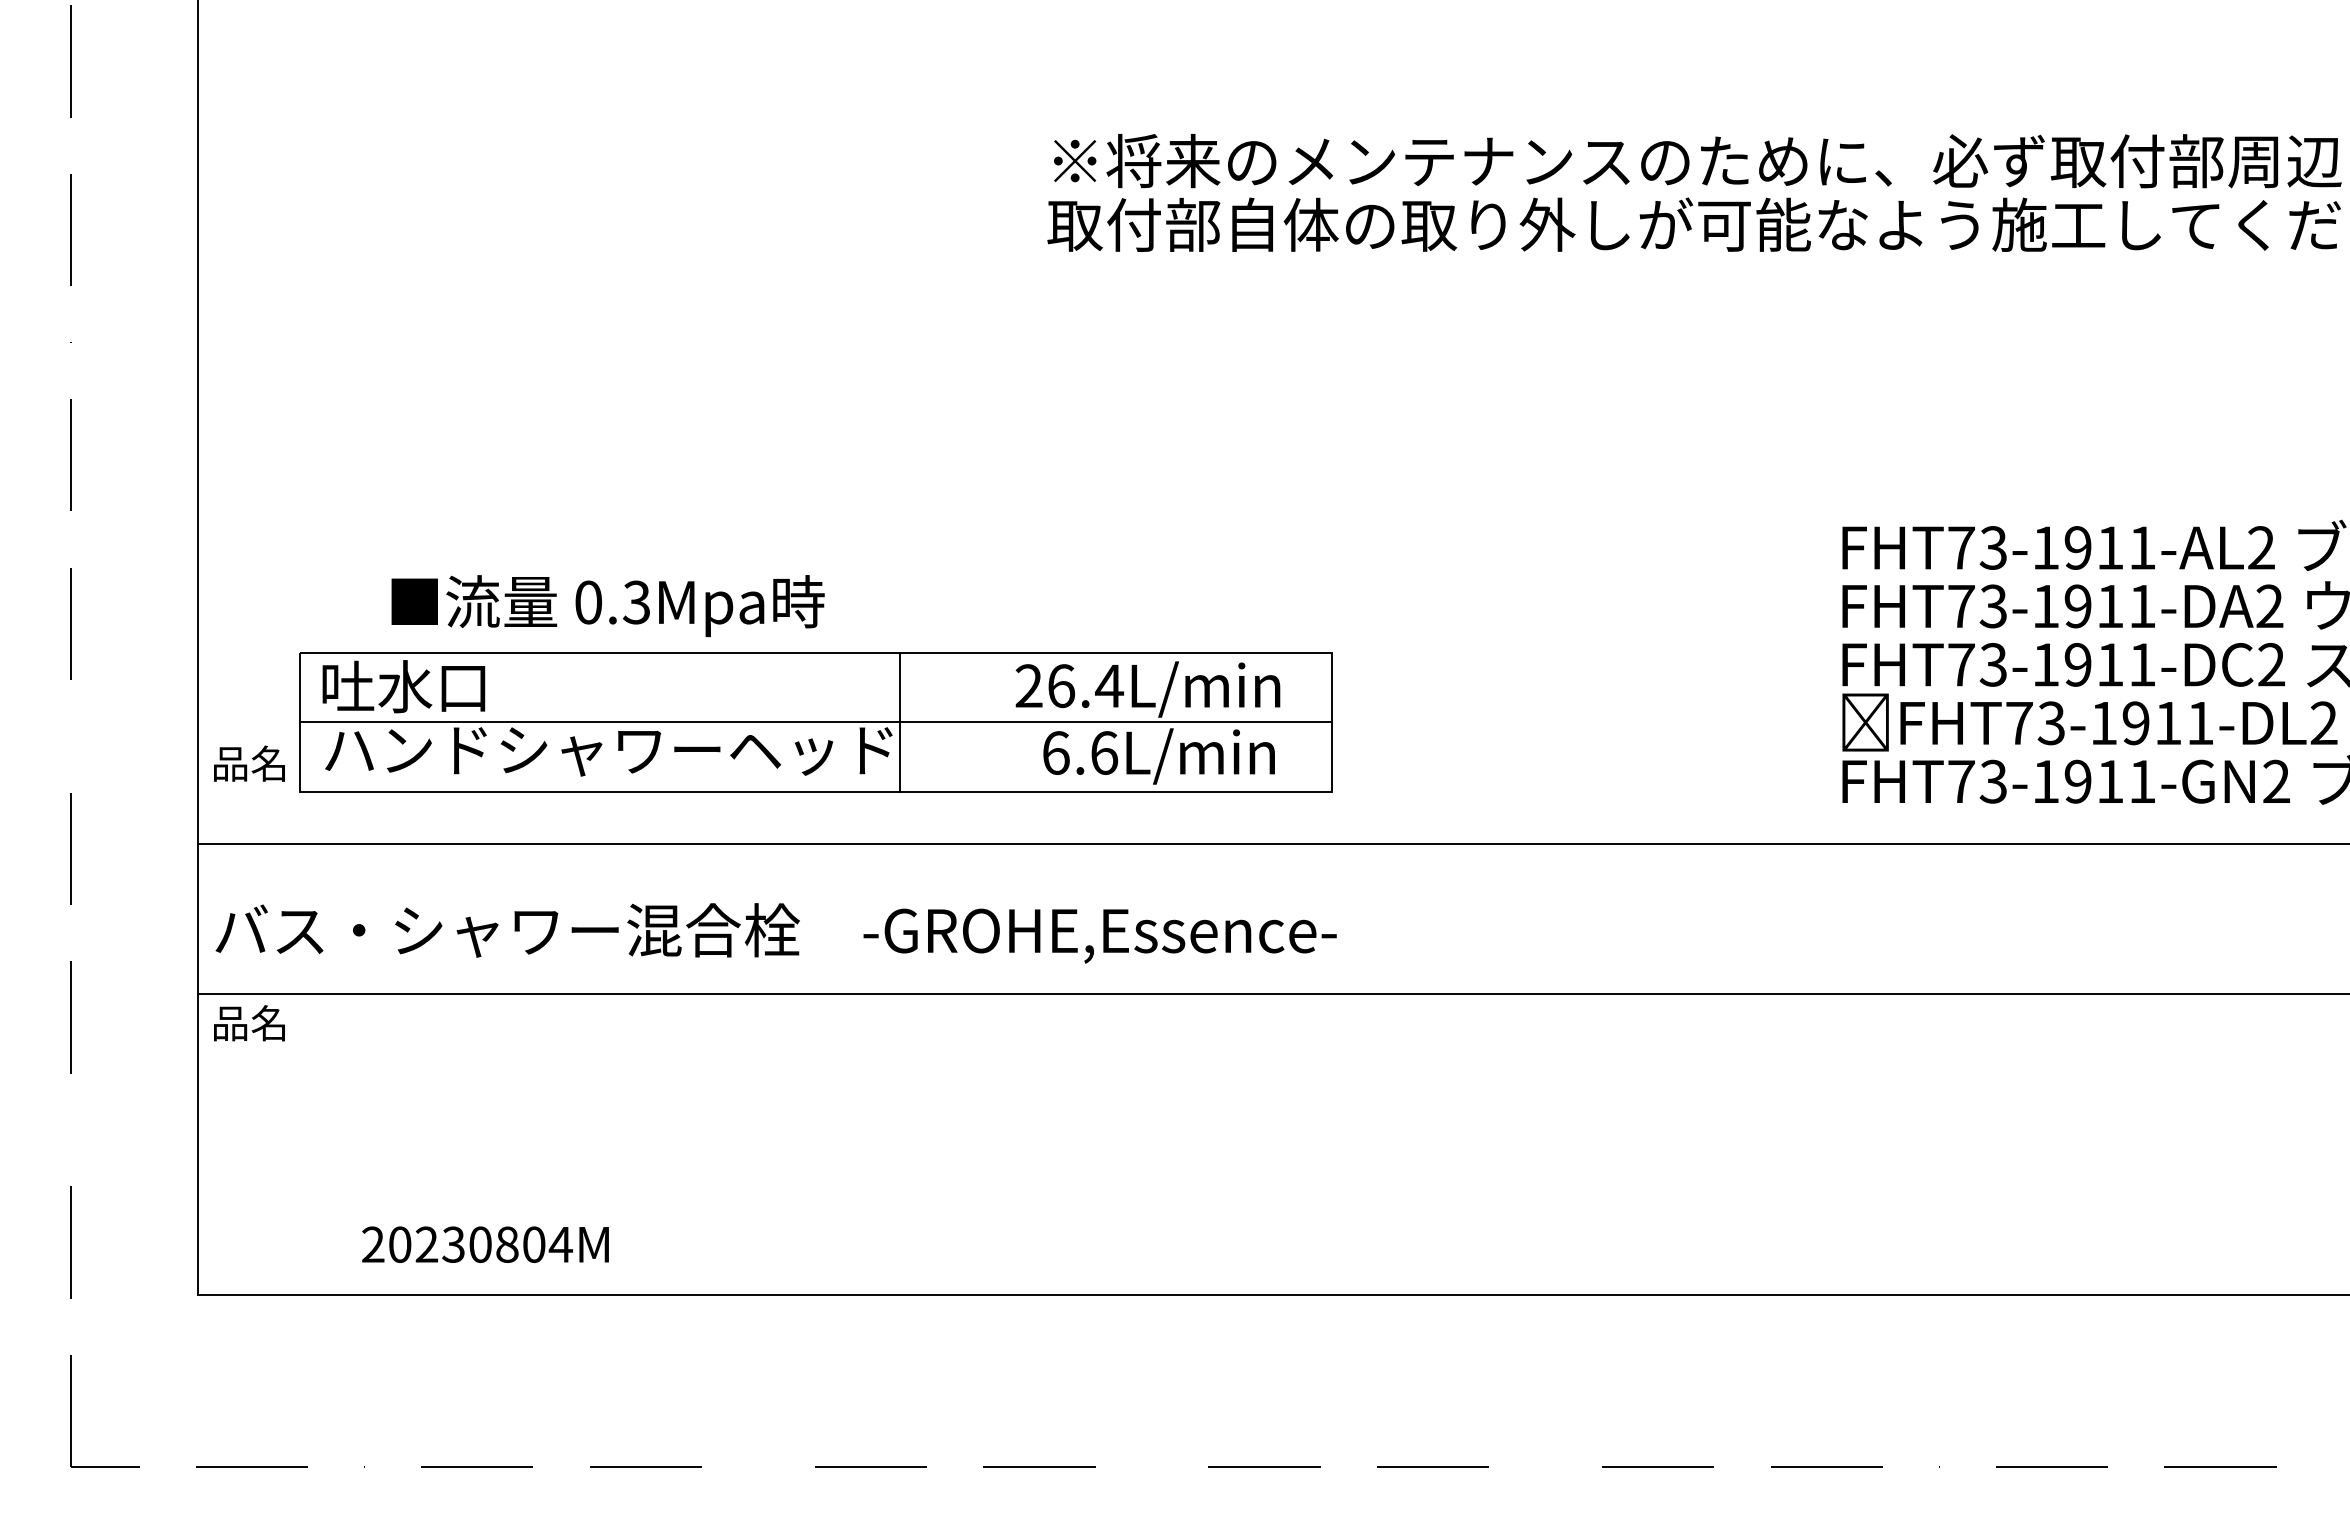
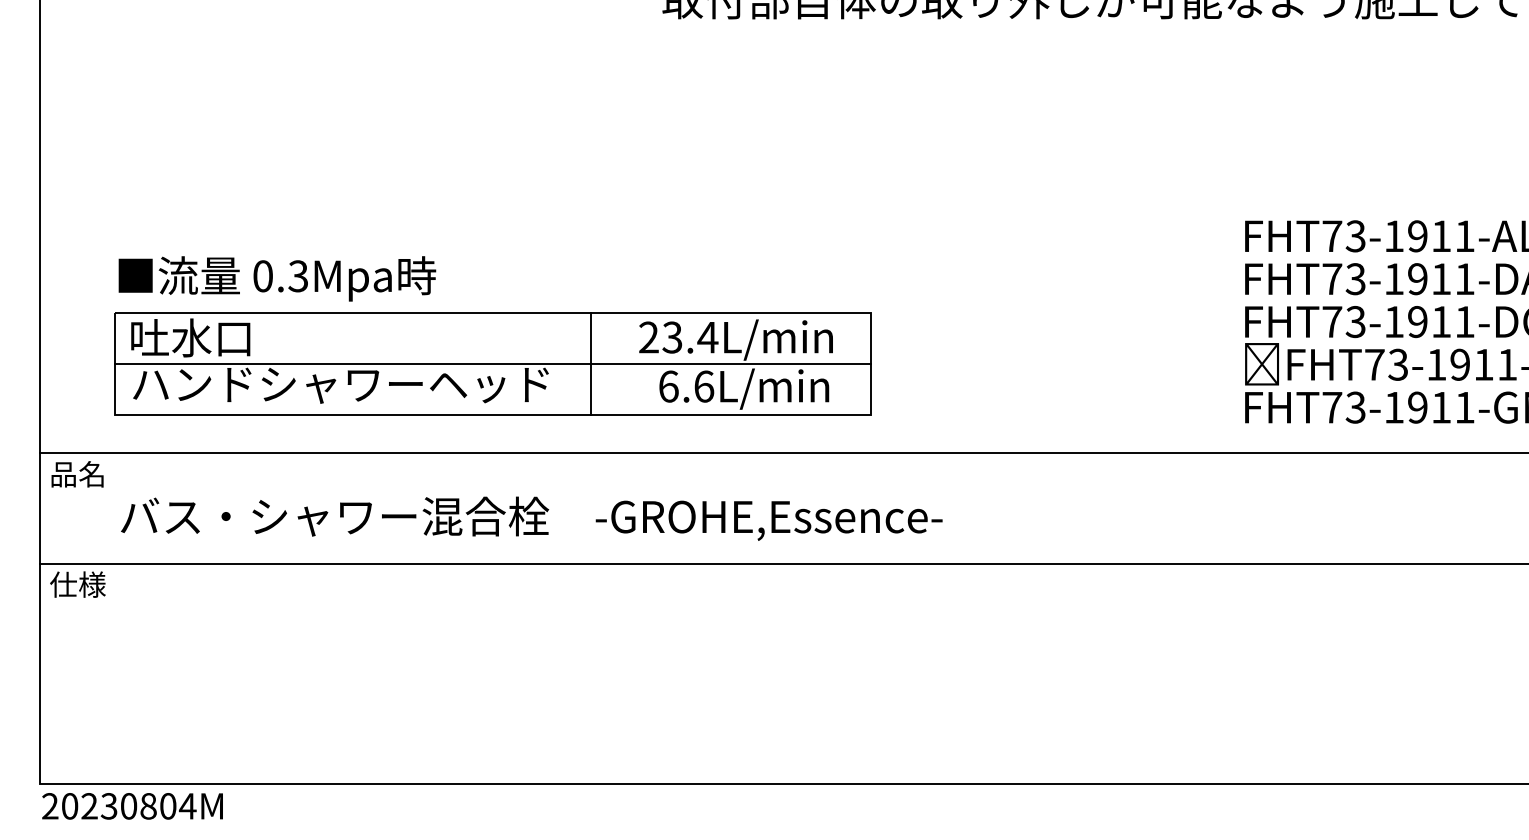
text: (607, 605) -> (276, 278), moved
text: (1061, 686) -> (672, 337), 26.4L/min -> 23.4L/min
line: (899, 722) -> (591, 364), moved
text: (249, 763) -> (77, 474), moved
text: (775, 933) -> (531, 518), moved
text: (249, 1023) -> (77, 584), 品名 -> 仕様
text: (485, 1244) -> (132, 806), moved

